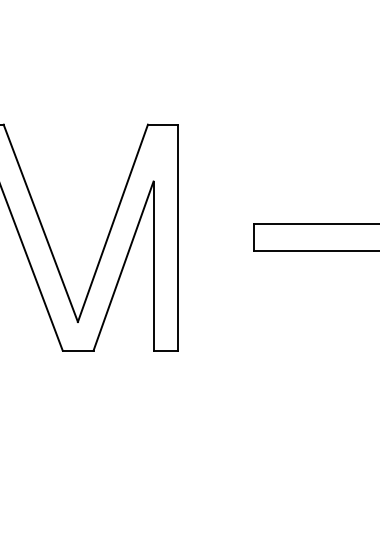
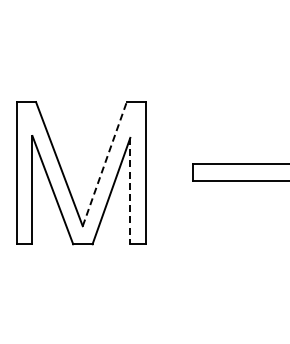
line: (112, 223) -> (104, 164), solid -> dashed
line: (153, 266) -> (130, 191), solid -> dashed

